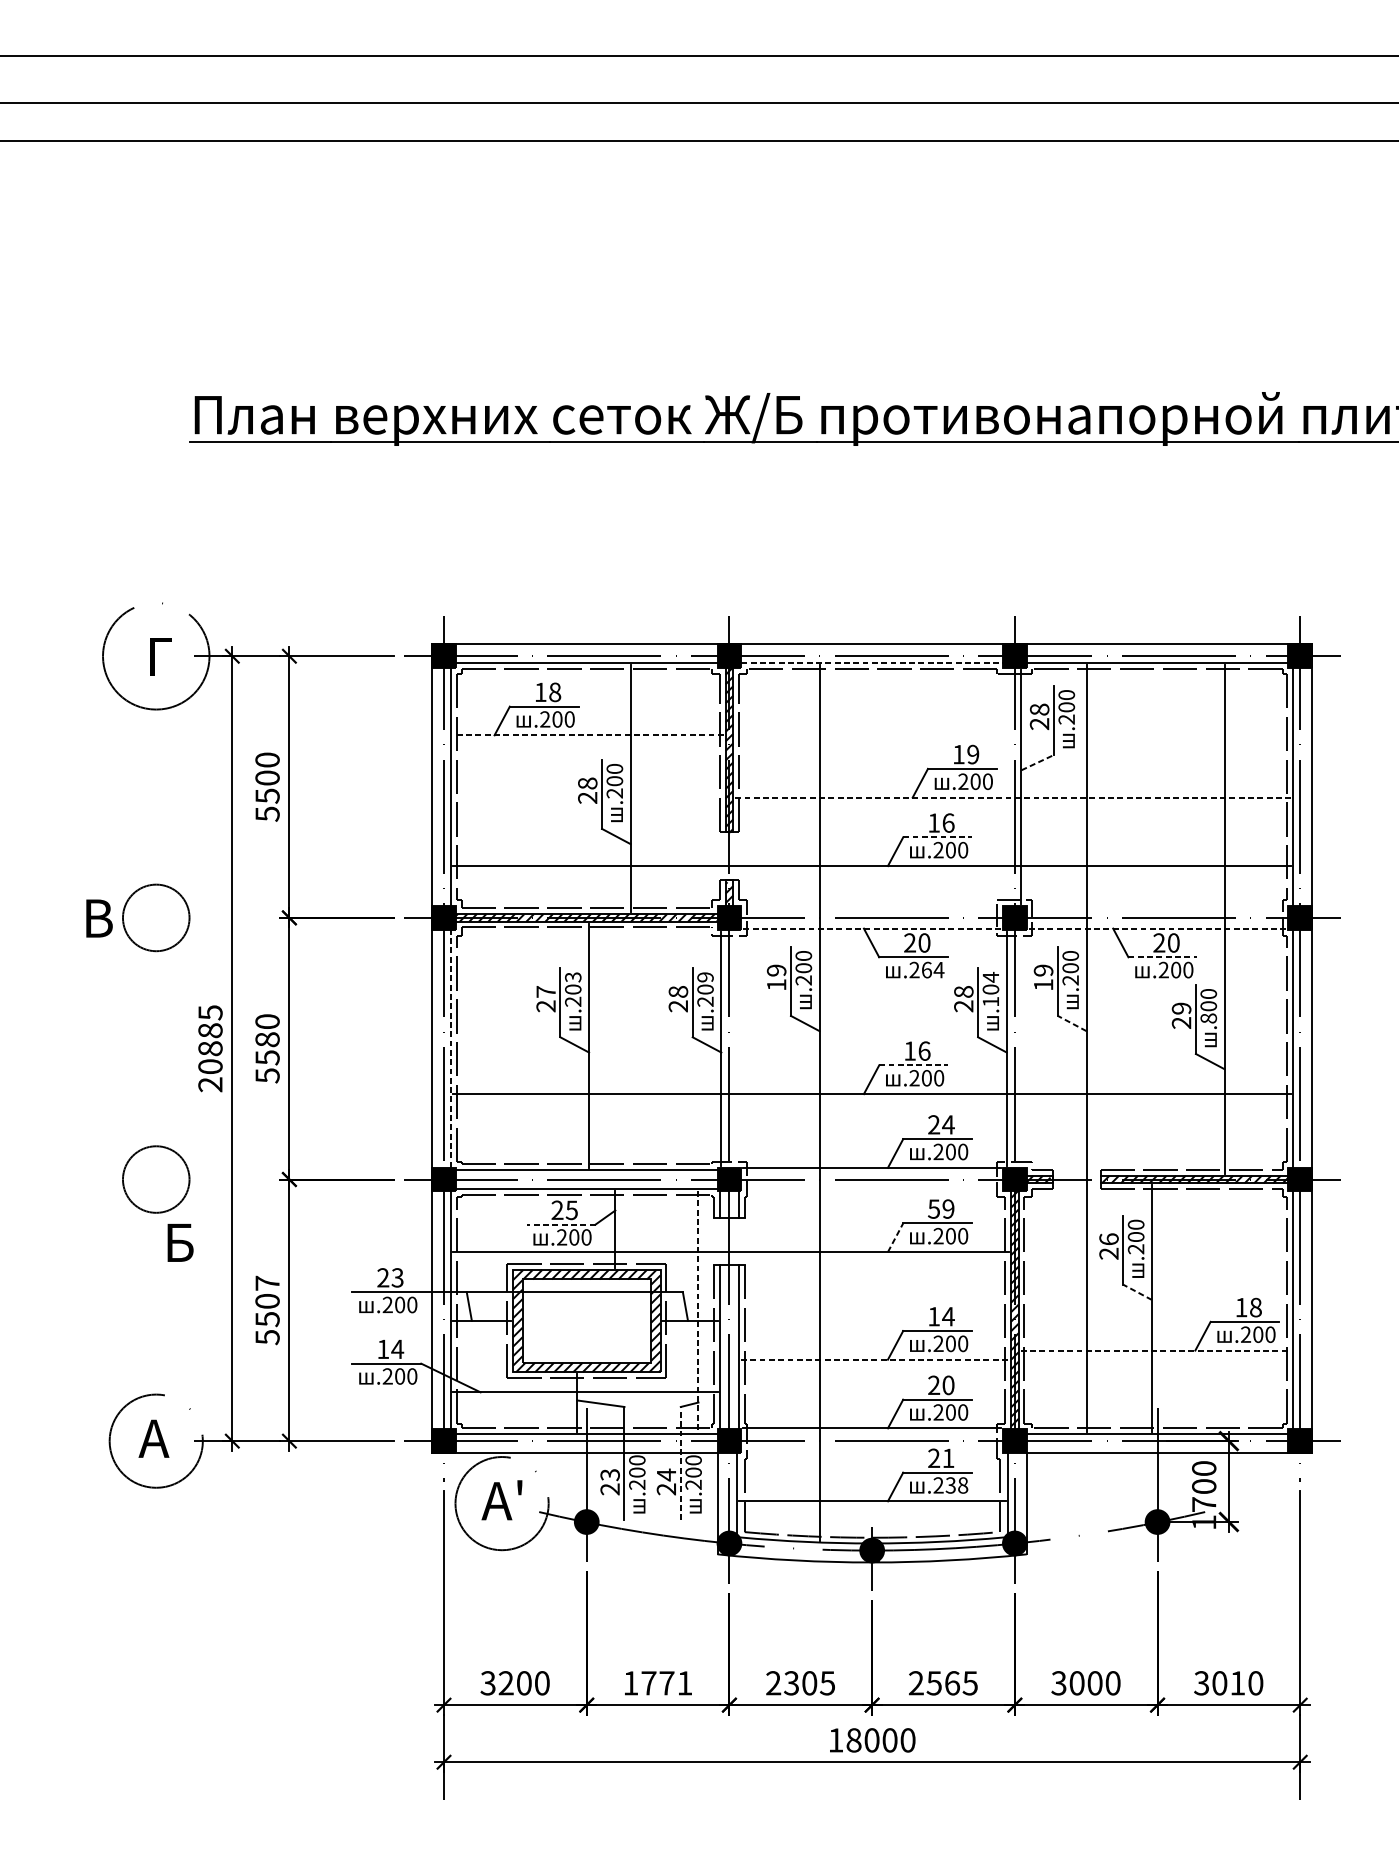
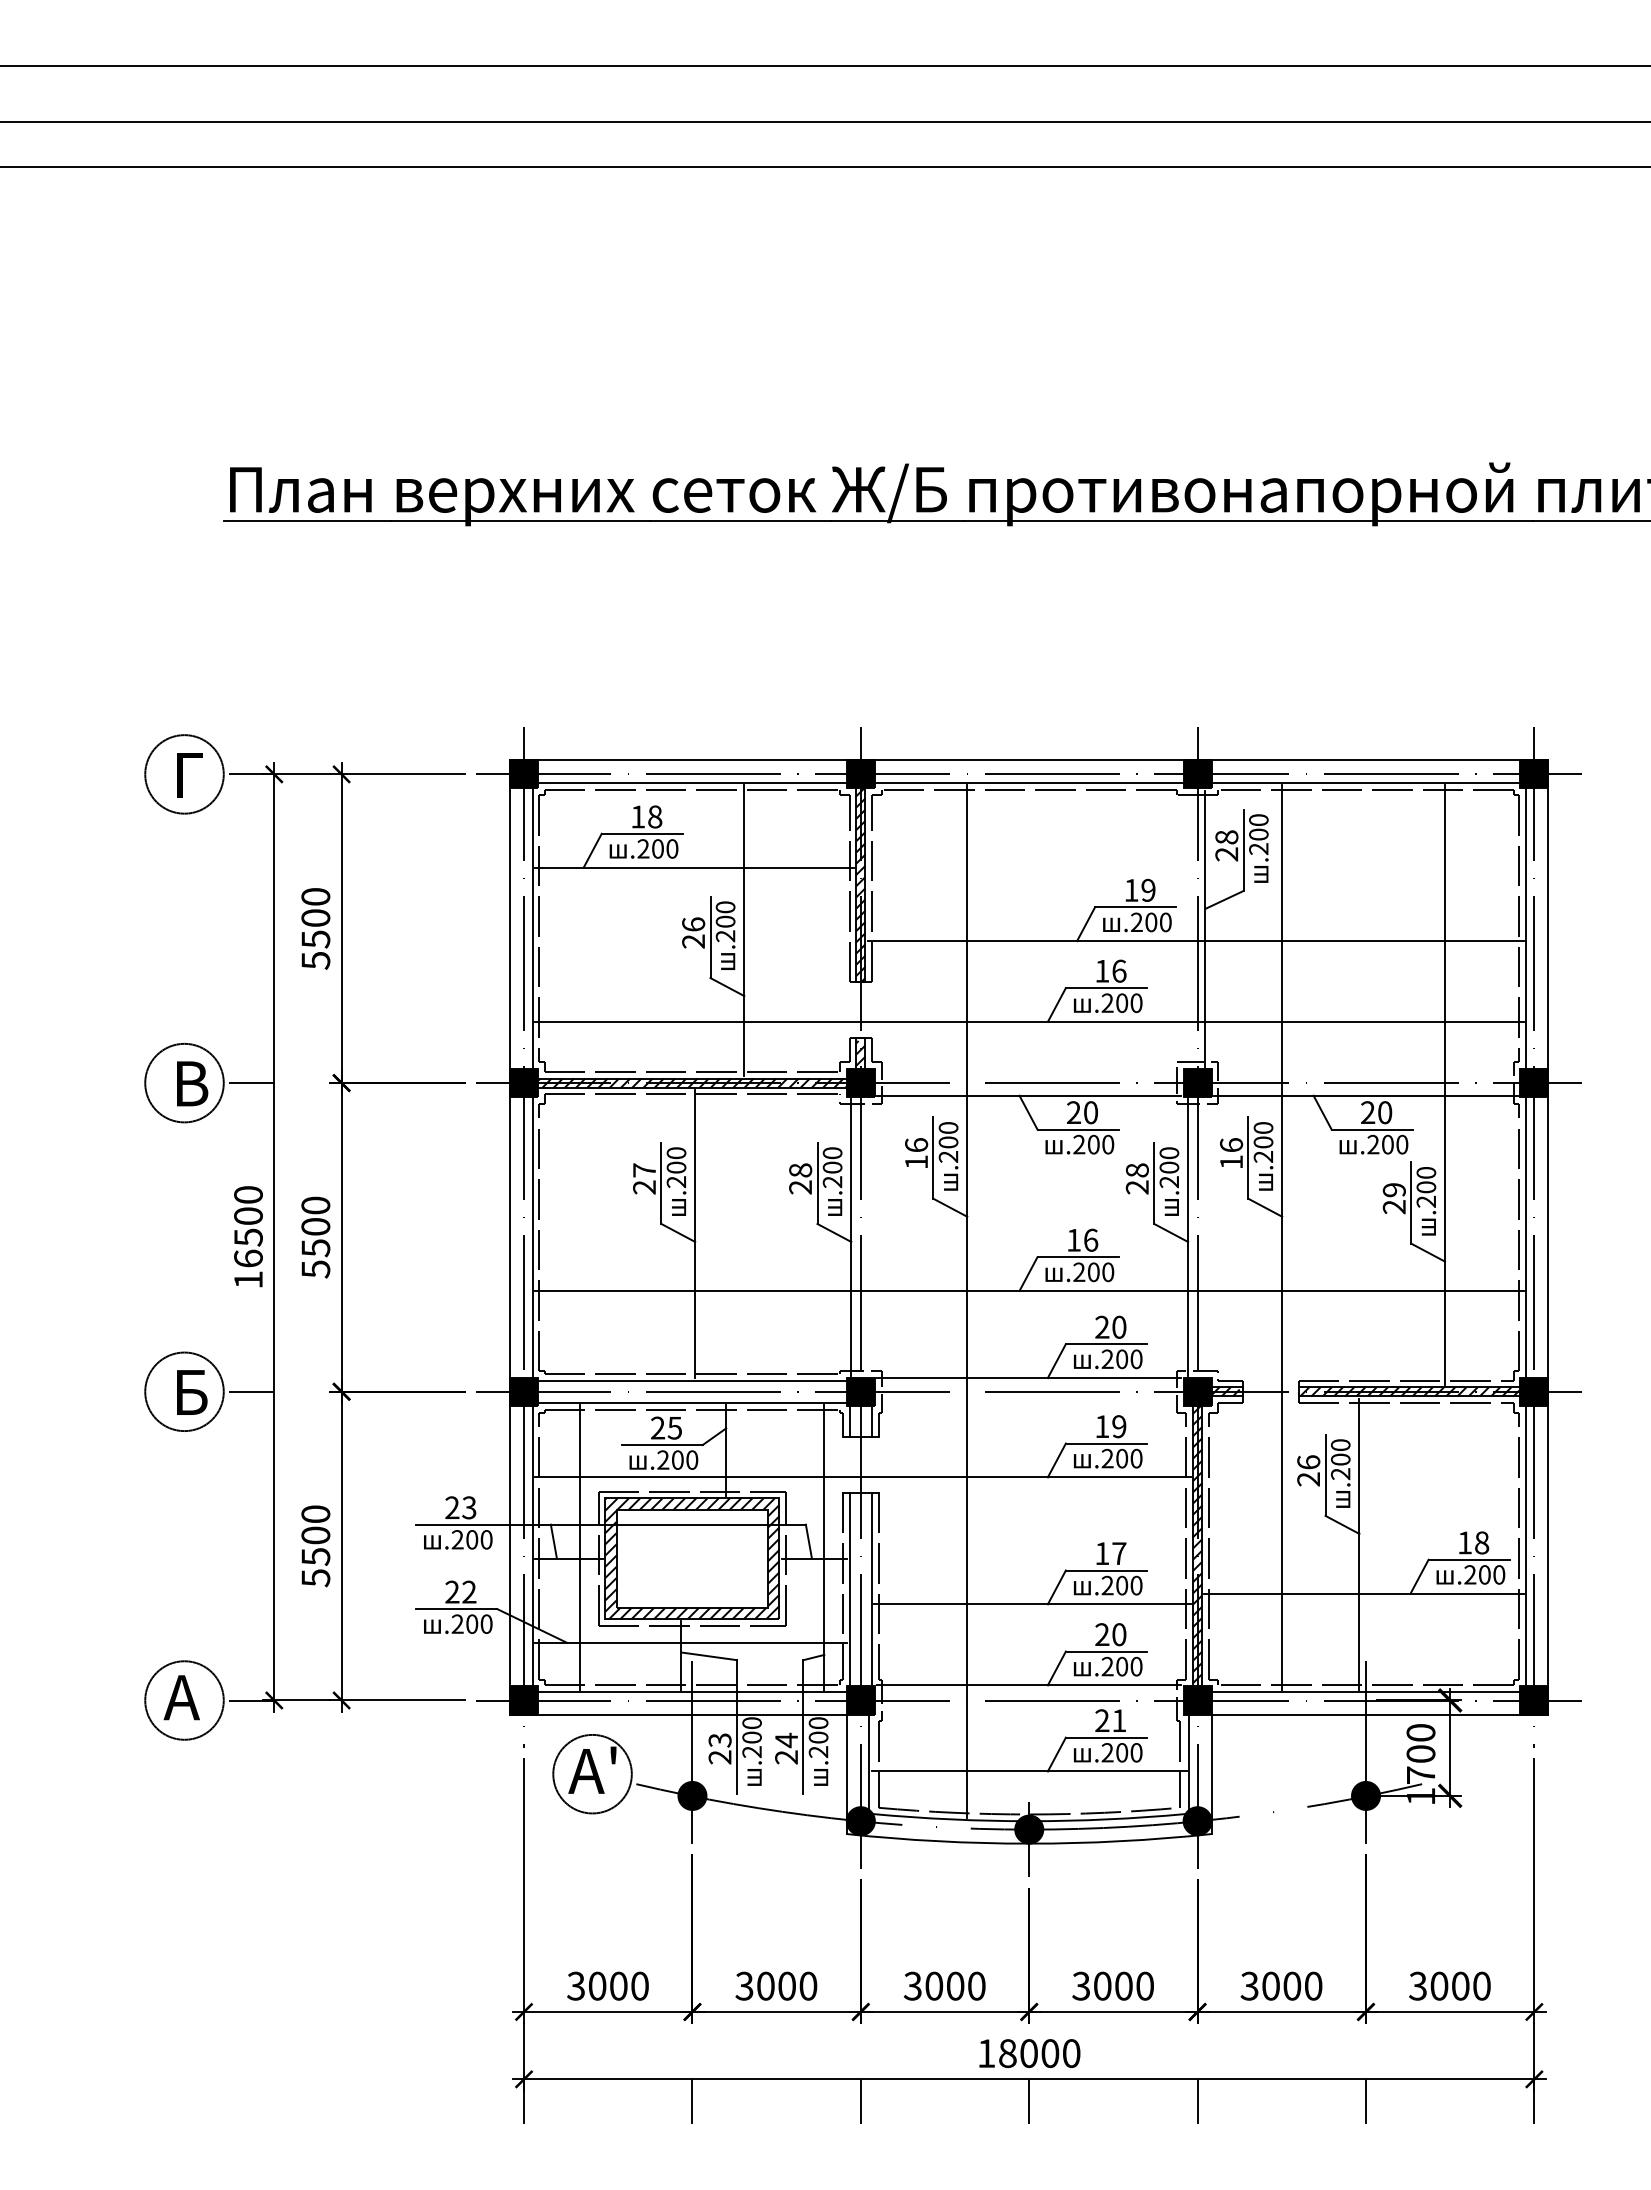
circle: (156, 656) -> (184, 774), size x0.62
line: (872, 663) -> (1029, 782), dashed -> solid
line: (588, 735) -> (694, 867), dashed -> solid
line: (1038, 762) -> (1225, 899), dashed -> solid
text: (587, 783) -> (693, 924), 8 -> 6
line: (1013, 797) -> (1196, 941), dashed -> solid
line: (937, 837) -> (1106, 988), dashed -> solid
text: (99, 918) -> (192, 1083), moved
line: (213, 918) -> (251, 1083), added
line: (872, 928) -> (1029, 1095), dashed -> solid
line: (1157, 928) -> (1366, 1095), dashed -> solid
line: (1163, 957) -> (1372, 1129), dashed -> solid
text: (933, 969) -> (1101, 1144), .264 -> .200
text: (776, 970) -> (916, 1145), 9 -> 6
text: (1043, 970) -> (1231, 1145), 9 -> 6
text: (573, 977) -> (676, 1153), .203 -> .200
text: (705, 977) -> (832, 1153), .209 -> .200
text: (991, 989) -> (1169, 1167), .104 -> .200
text: (1208, 1018) -> (1426, 1201), .800 -> .200
line: (1071, 1023) -> (1264, 1207), dashed -> solid
text: (267, 1039) -> (315, 1226), 5580 -> 5500
line: (451, 1047) -> (532, 1236), dashed -> solid
text: (210, 1048) -> (248, 1237), 20885 -> 16500
line: (913, 1065) -> (1078, 1257), dashed -> solid
text: (947, 1124) -> (1118, 1326), 24 -> 20
line: (213, 1179) -> (251, 1391), added
text: (934, 1208) -> (1102, 1426), 5 -> 1
line: (561, 1224) -> (662, 1444), dashed -> solid
line: (896, 1237) -> (1057, 1460), dashed -> solid
text: (180, 1242) -> (192, 1392), moved
text: (267, 1282) -> (315, 1513), 5507 -> 5500
line: (1137, 1292) -> (1342, 1524), dashed -> solid
line: (491, 1311) -> (580, 1547), added
line: (698, 1312) -> (824, 1548), dashed -> solid
text: (947, 1316) -> (1118, 1553), 4 -> 7
text: (390, 1348) -> (460, 1591), 14 -> 22
line: (1156, 1350) -> (1364, 1593), dashed -> solid
line: (875, 1359) -> (1033, 1604), dashed -> solid
circle: (156, 1441) -> (184, 1700), size x0.71
line: (680, 1464) -> (803, 1727), dashed -> solid
text: (957, 1485) -> (1129, 1752), .238 -> .200
circle: (502, 1503) -> (592, 1773), size x0.71
text: (506, 1682) -> (597, 1985), 3200 -> 3000
text: (657, 1682) -> (776, 1985), 1771 -> 3000
text: (800, 1682) -> (944, 1985), 2305 -> 3000
text: (942, 1682) -> (1112, 1985), 2565 -> 3000
text: (1237, 1682) -> (1460, 1985), 3010 -> 3000
line: (586, 1781) -> (692, 2101), added
line: (729, 1781) -> (860, 2101), added
line: (872, 1781) -> (1029, 2101), added
line: (1014, 1781) -> (1197, 2101), added
line: (1157, 1781) -> (1366, 2101), added

